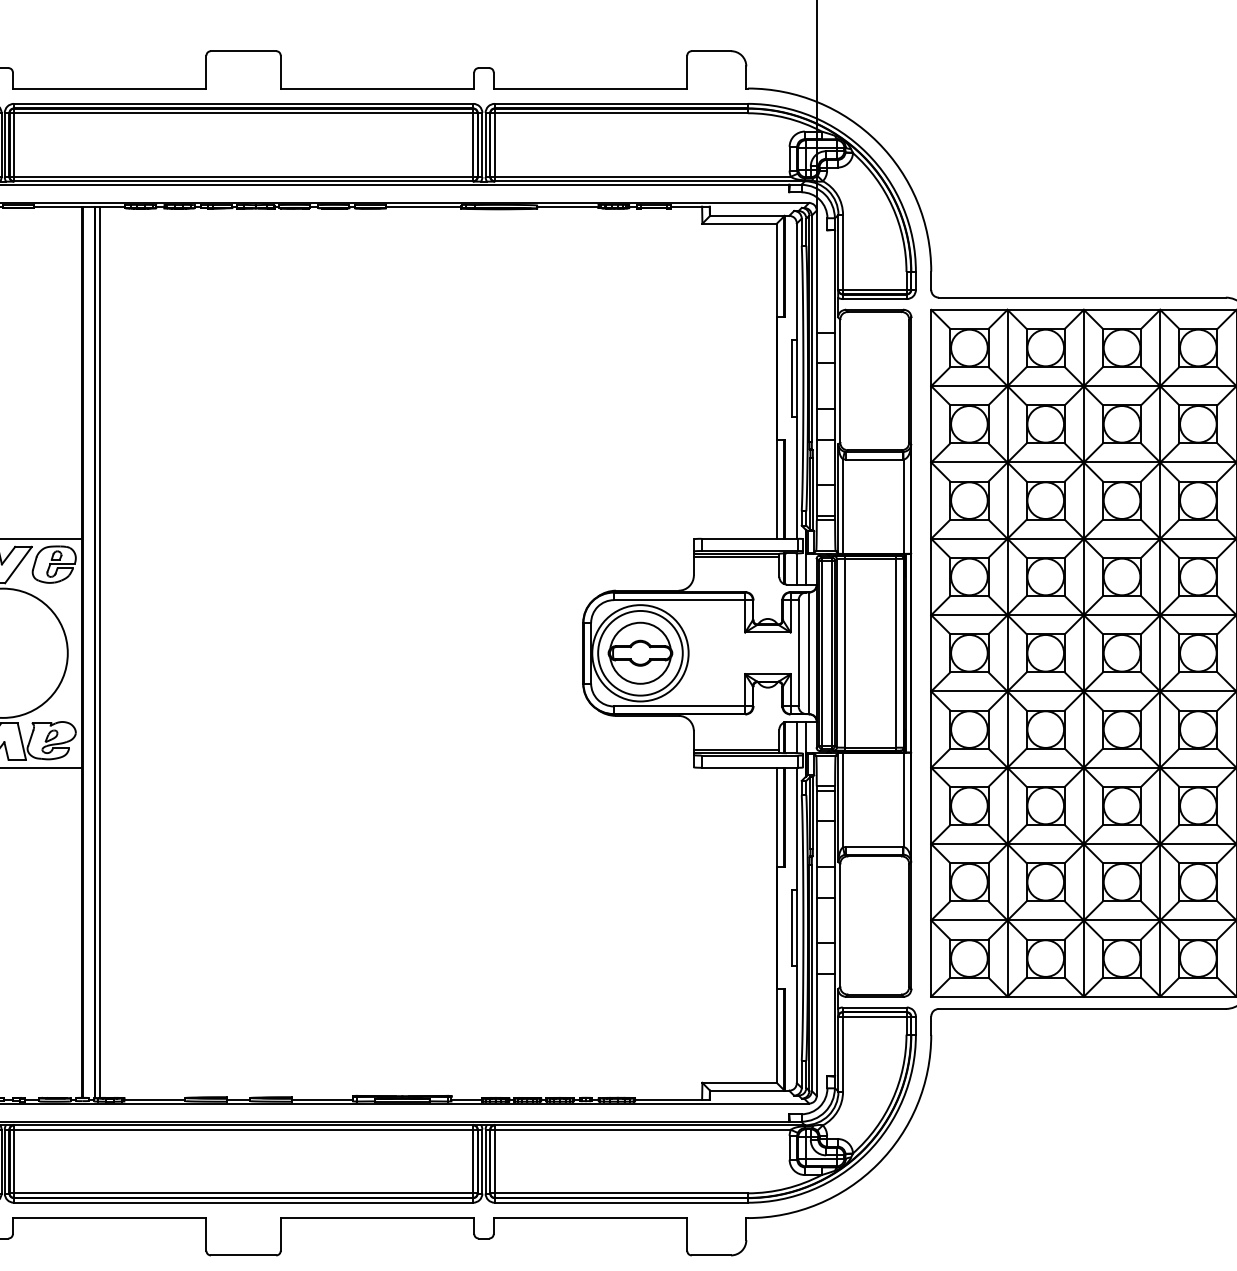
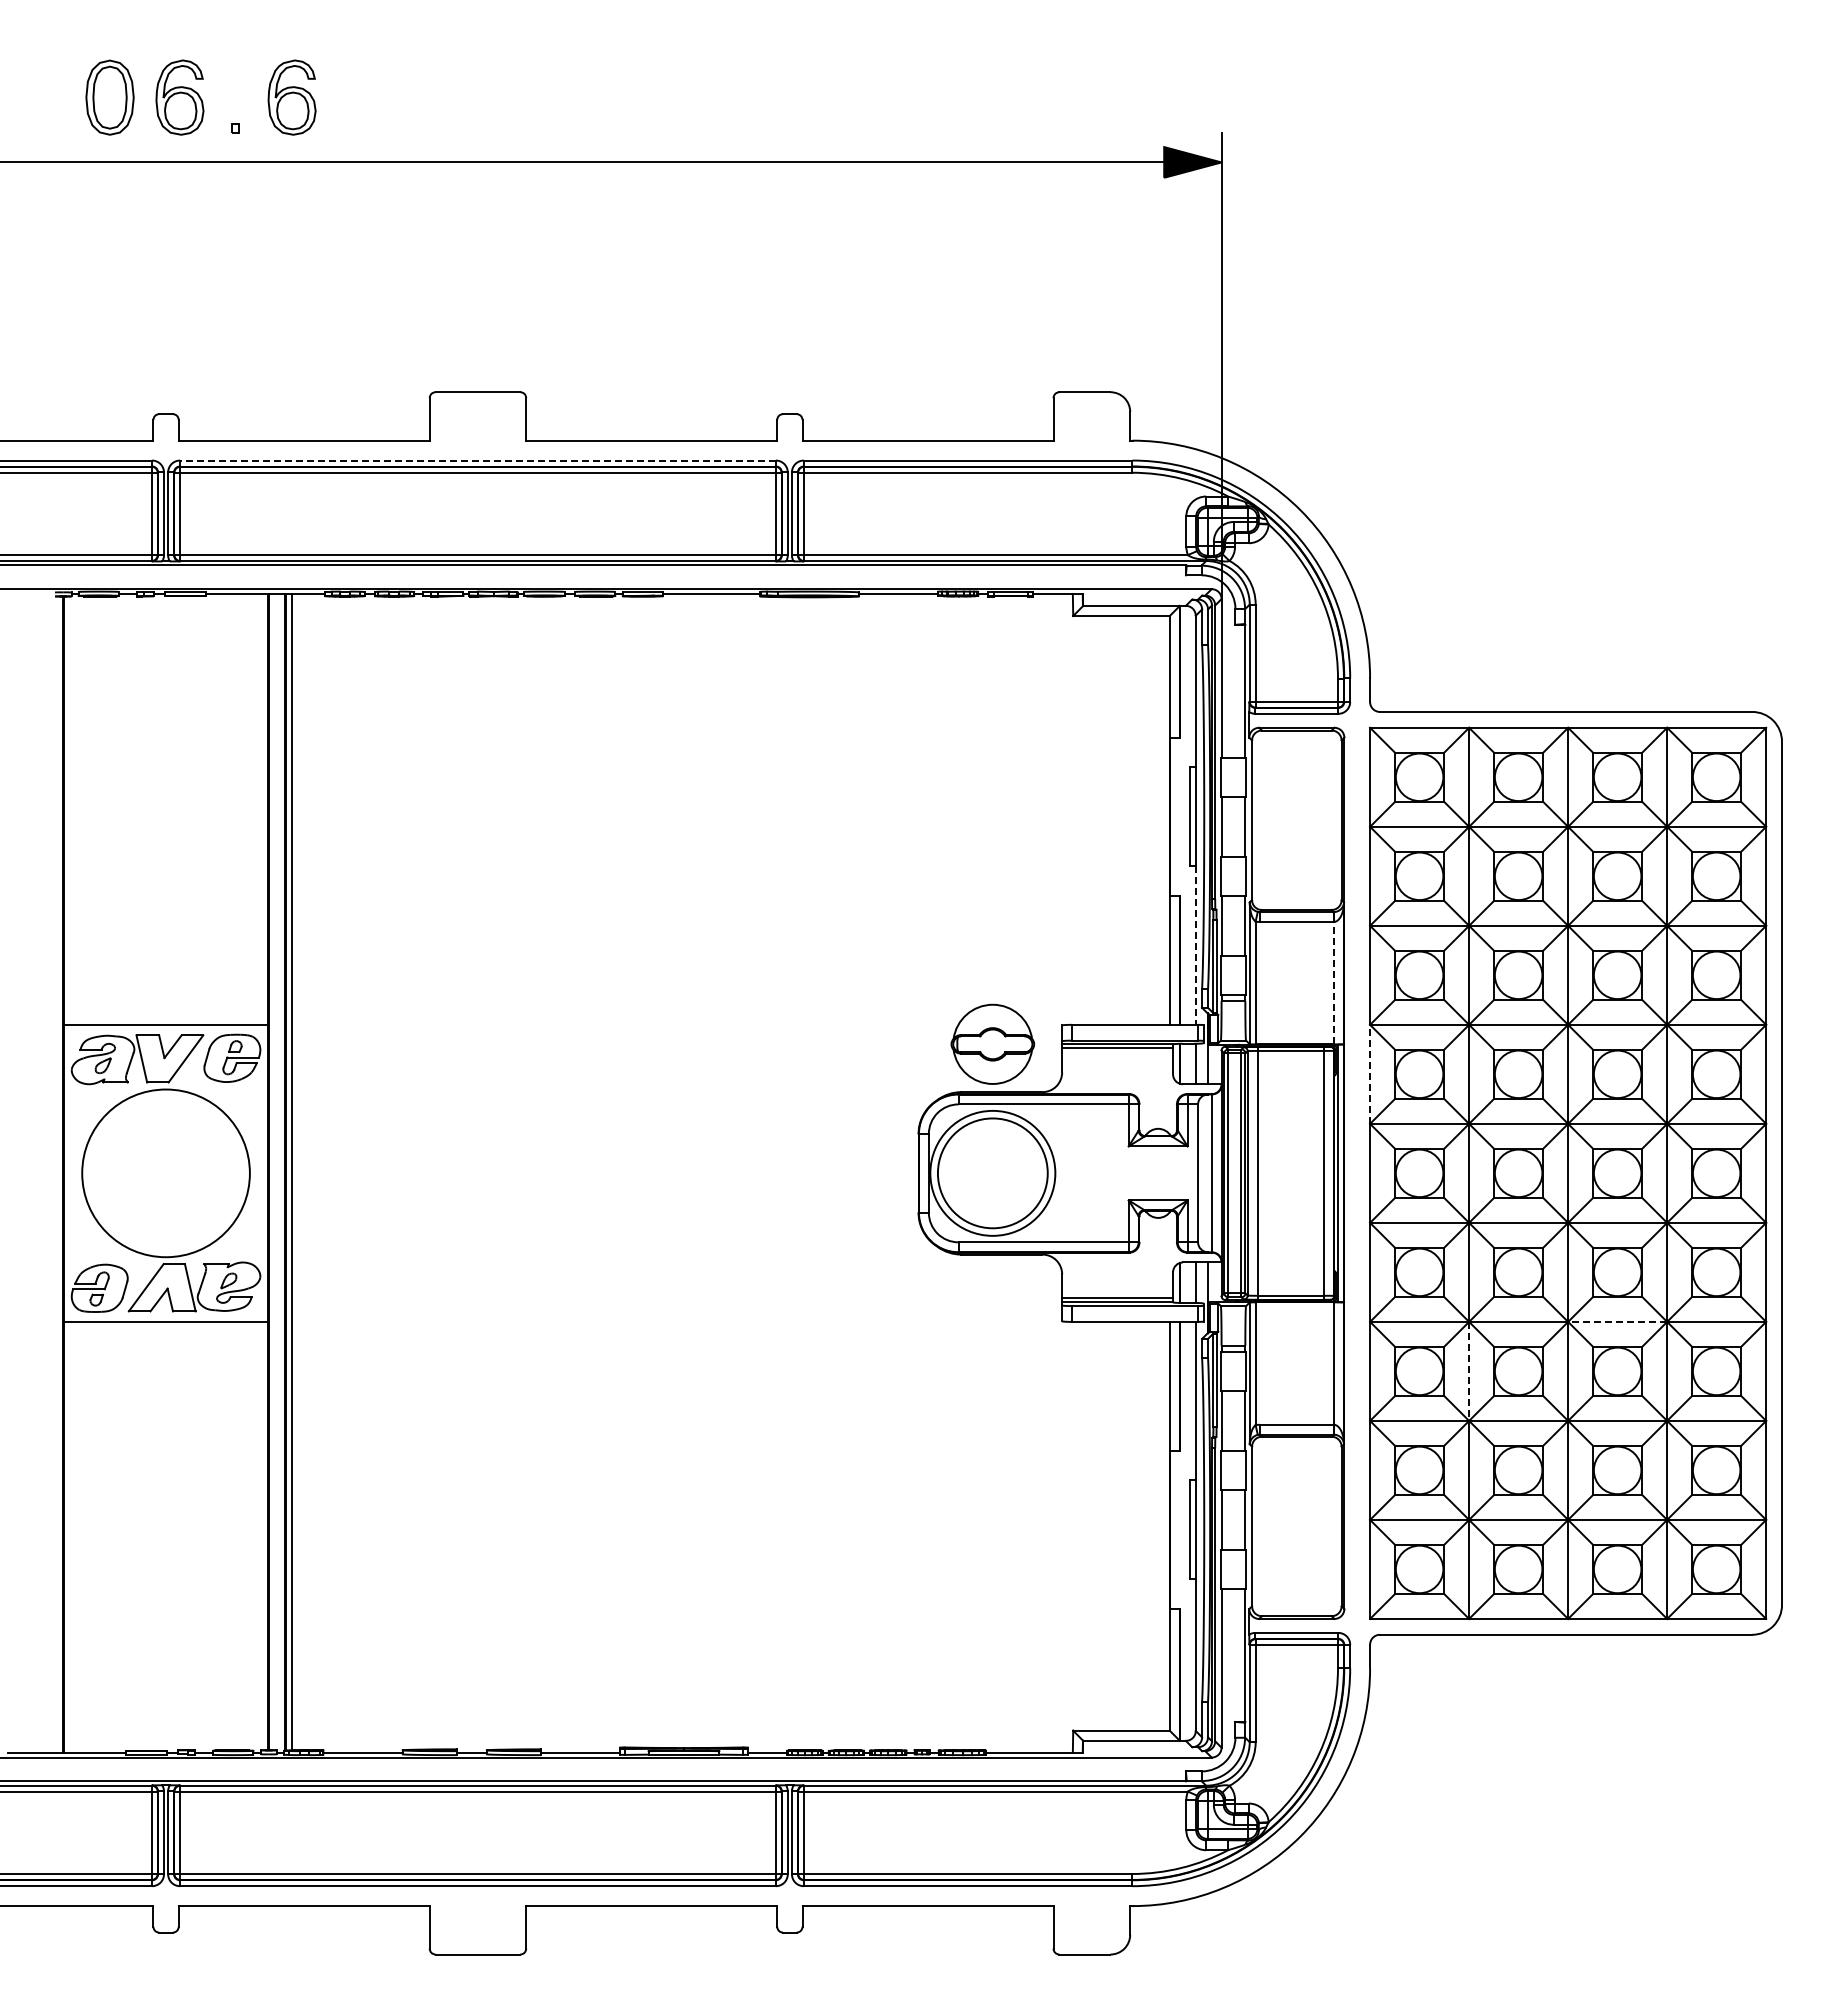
line: (243, 103) -> (477, 460), solid -> dashed
line: (796, 478) -> (1195, 946), solid -> dashed
line: (903, 506) -> (1334, 982), solid -> dashed
line: (931, 577) -> (1370, 1074), solid -> dashed
part: (640, 652) -> (992, 1043), moved
line: (1121, 767) -> (1617, 1321), solid -> dashed
line: (1007, 806) -> (1469, 1371), solid -> dashed

